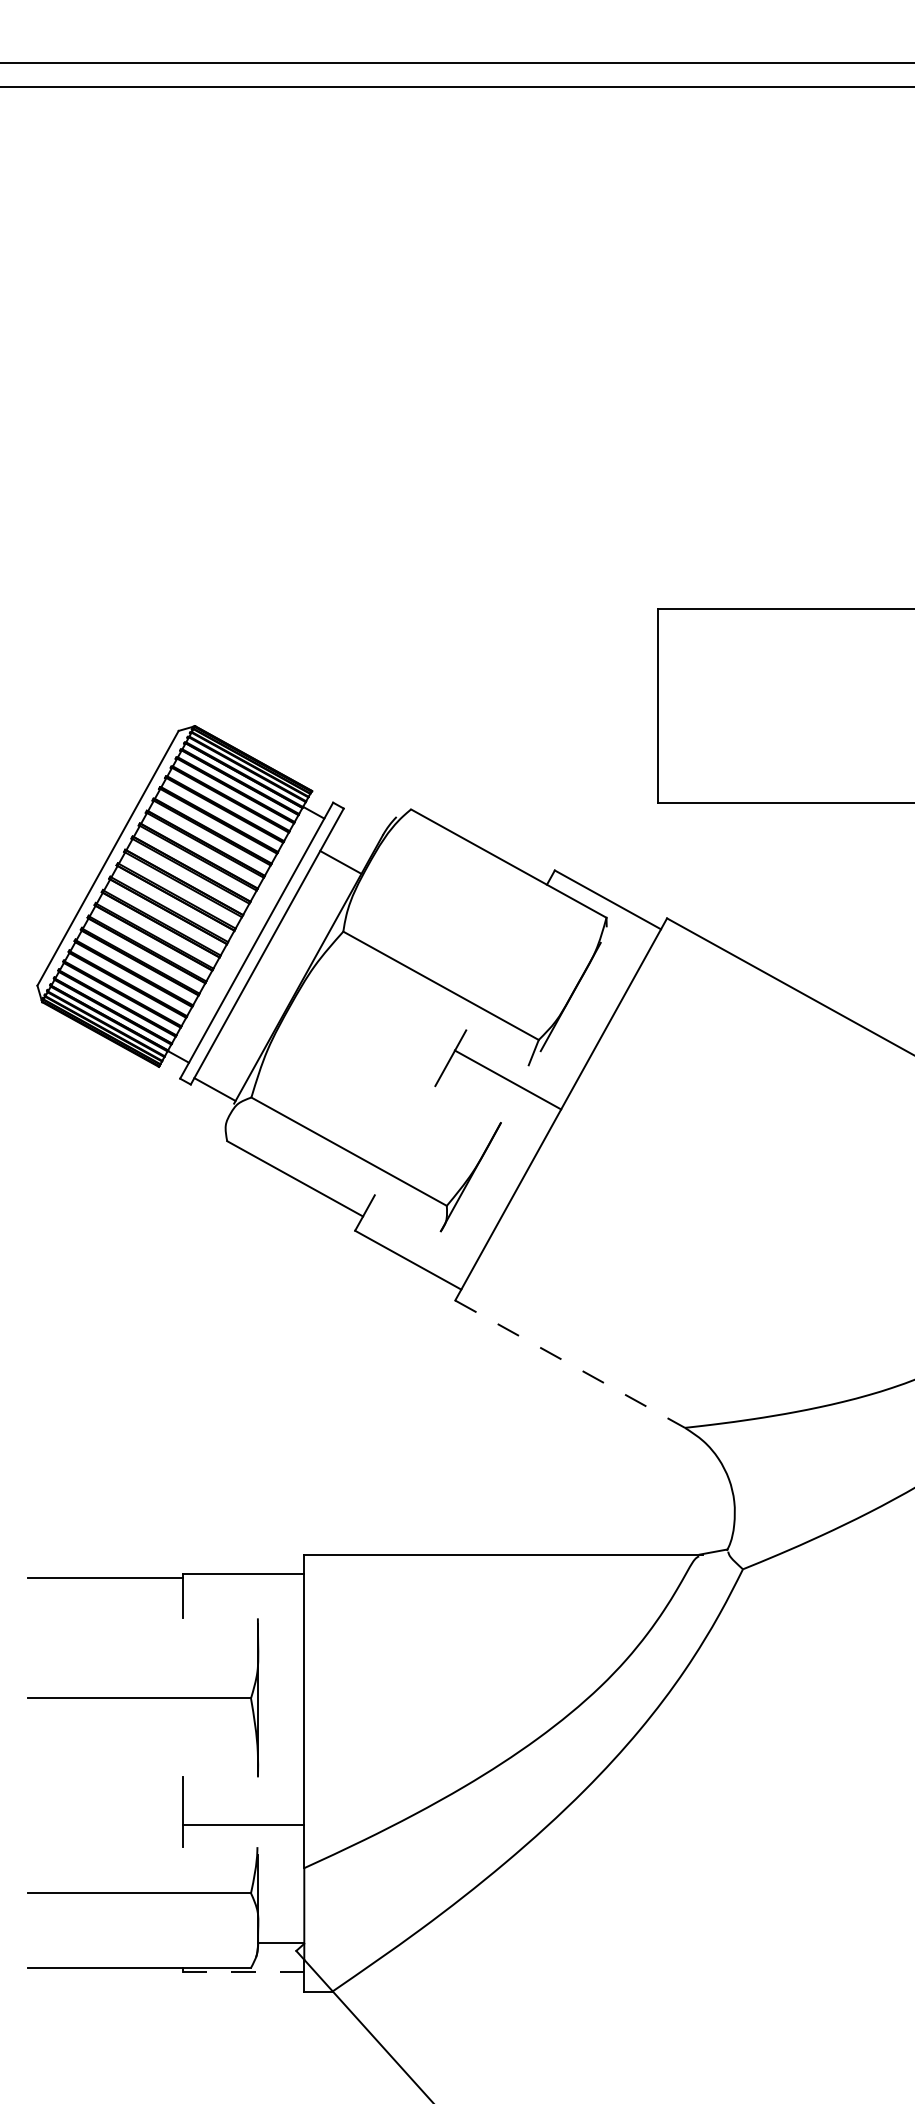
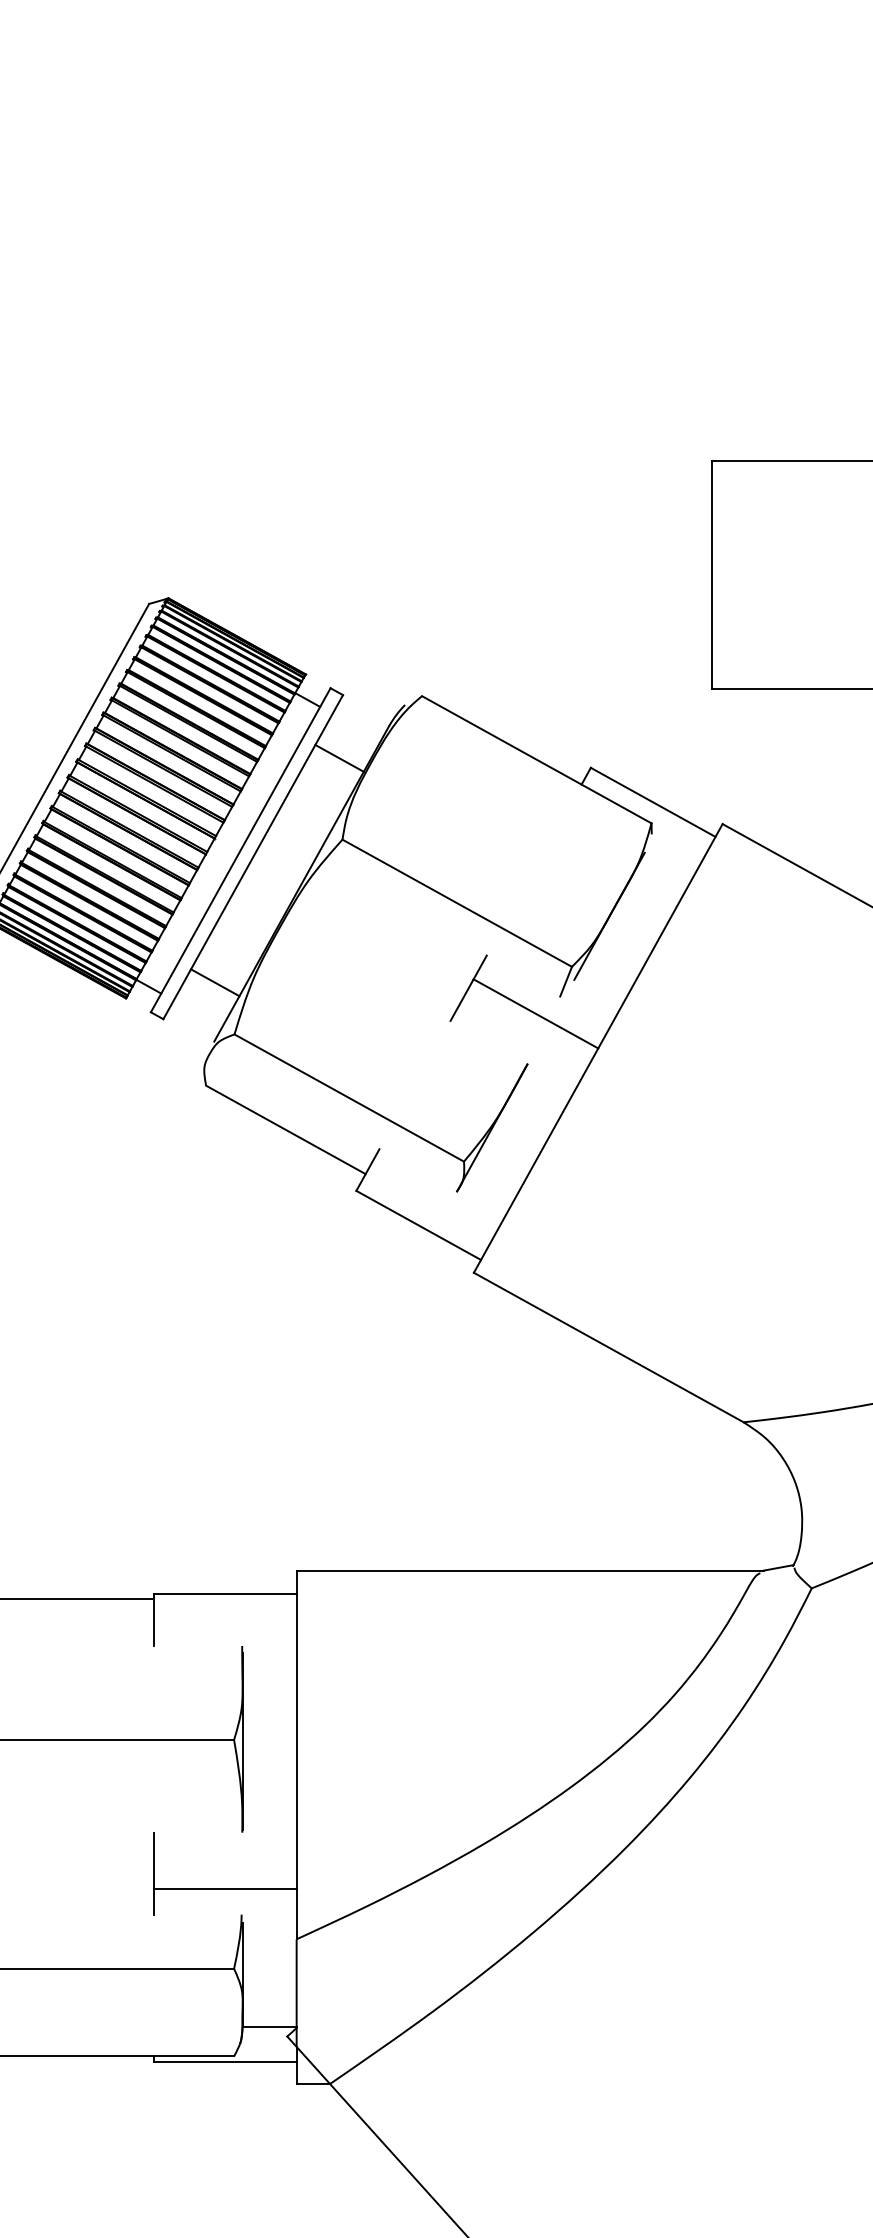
line: (214, 1089) -> (214, 982), moved
line: (570, 1364) -> (609, 1347), dashed -> solid
line: (243, 1972) -> (225, 2061), dashed -> solid

